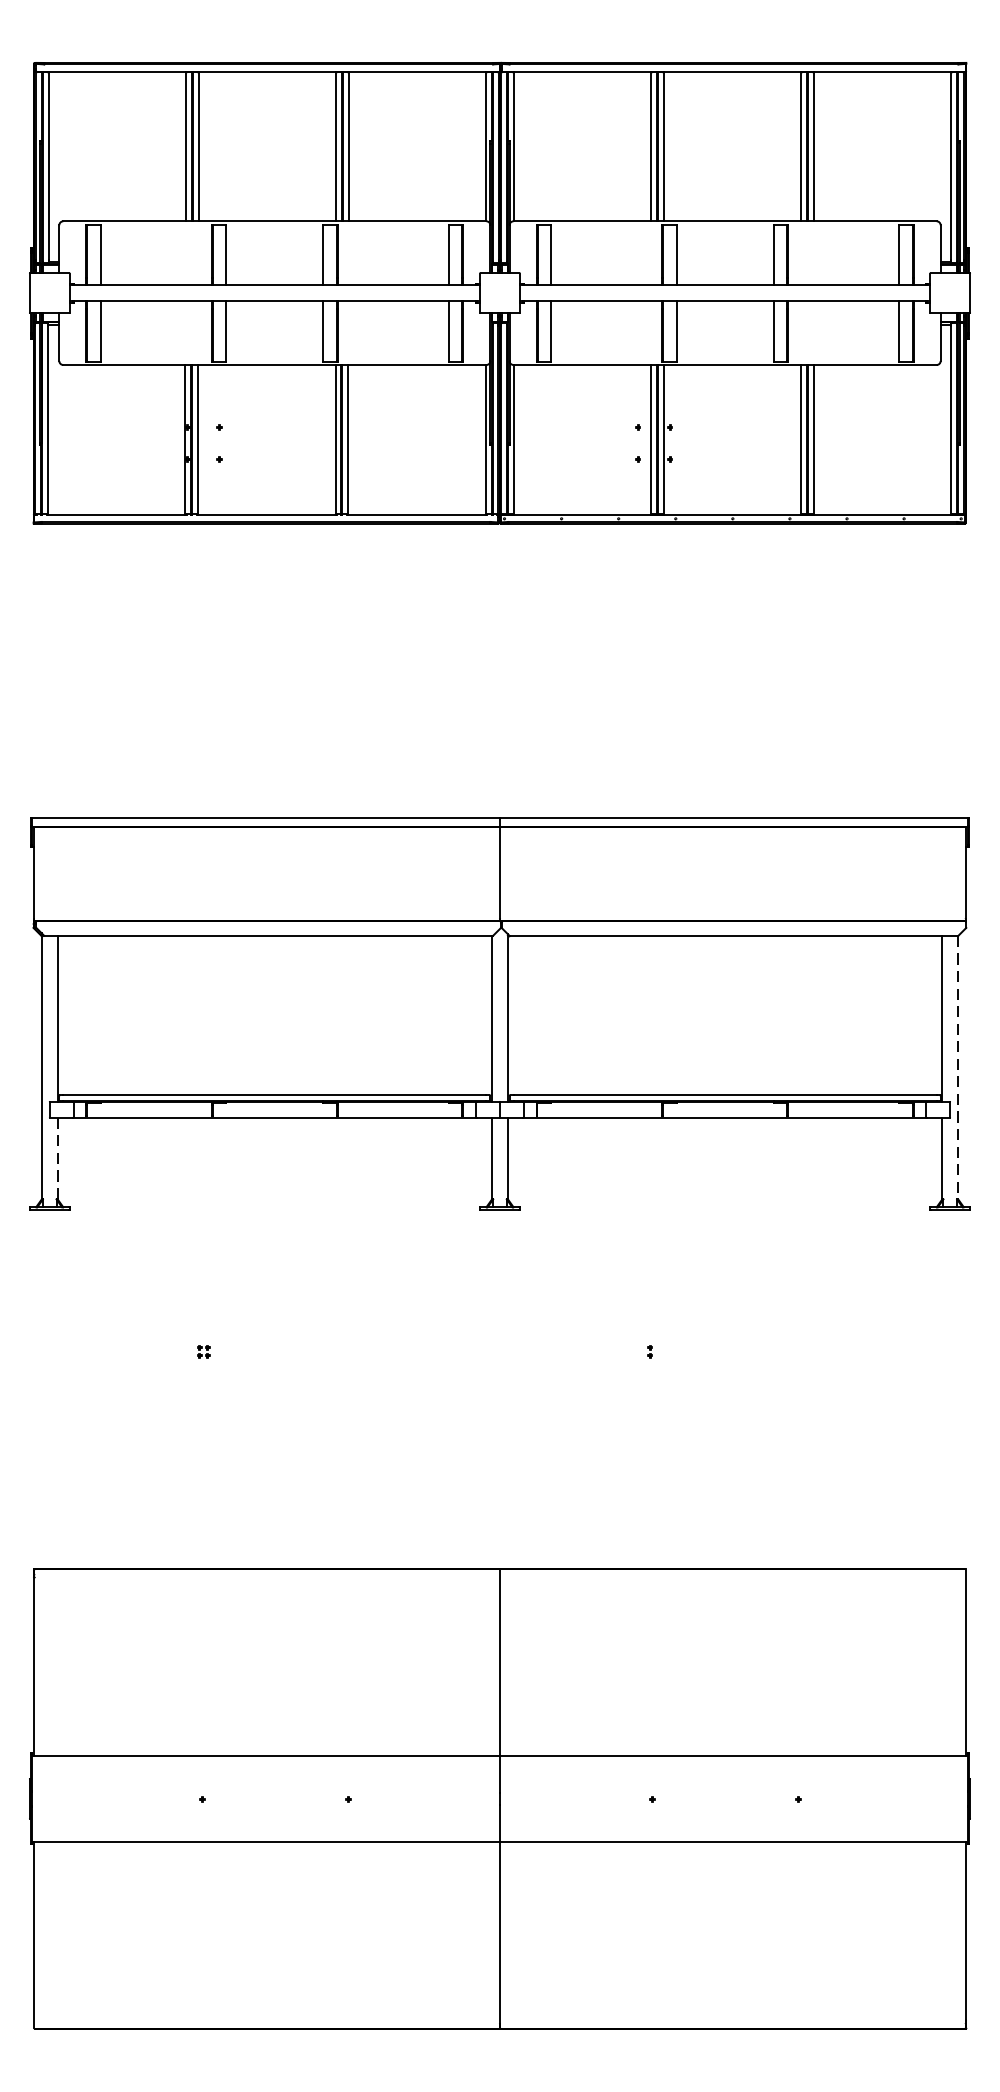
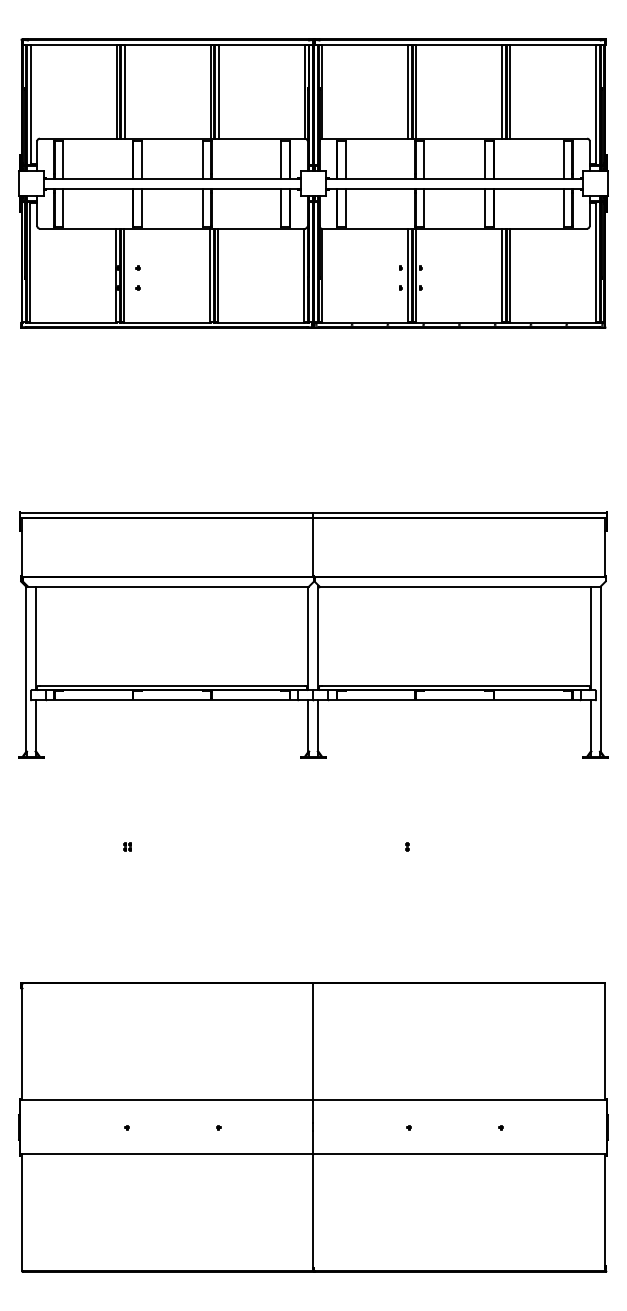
line: (957, 1068) -> (600, 669), dashed -> solid
line: (58, 1159) -> (36, 726), dashed -> solid

